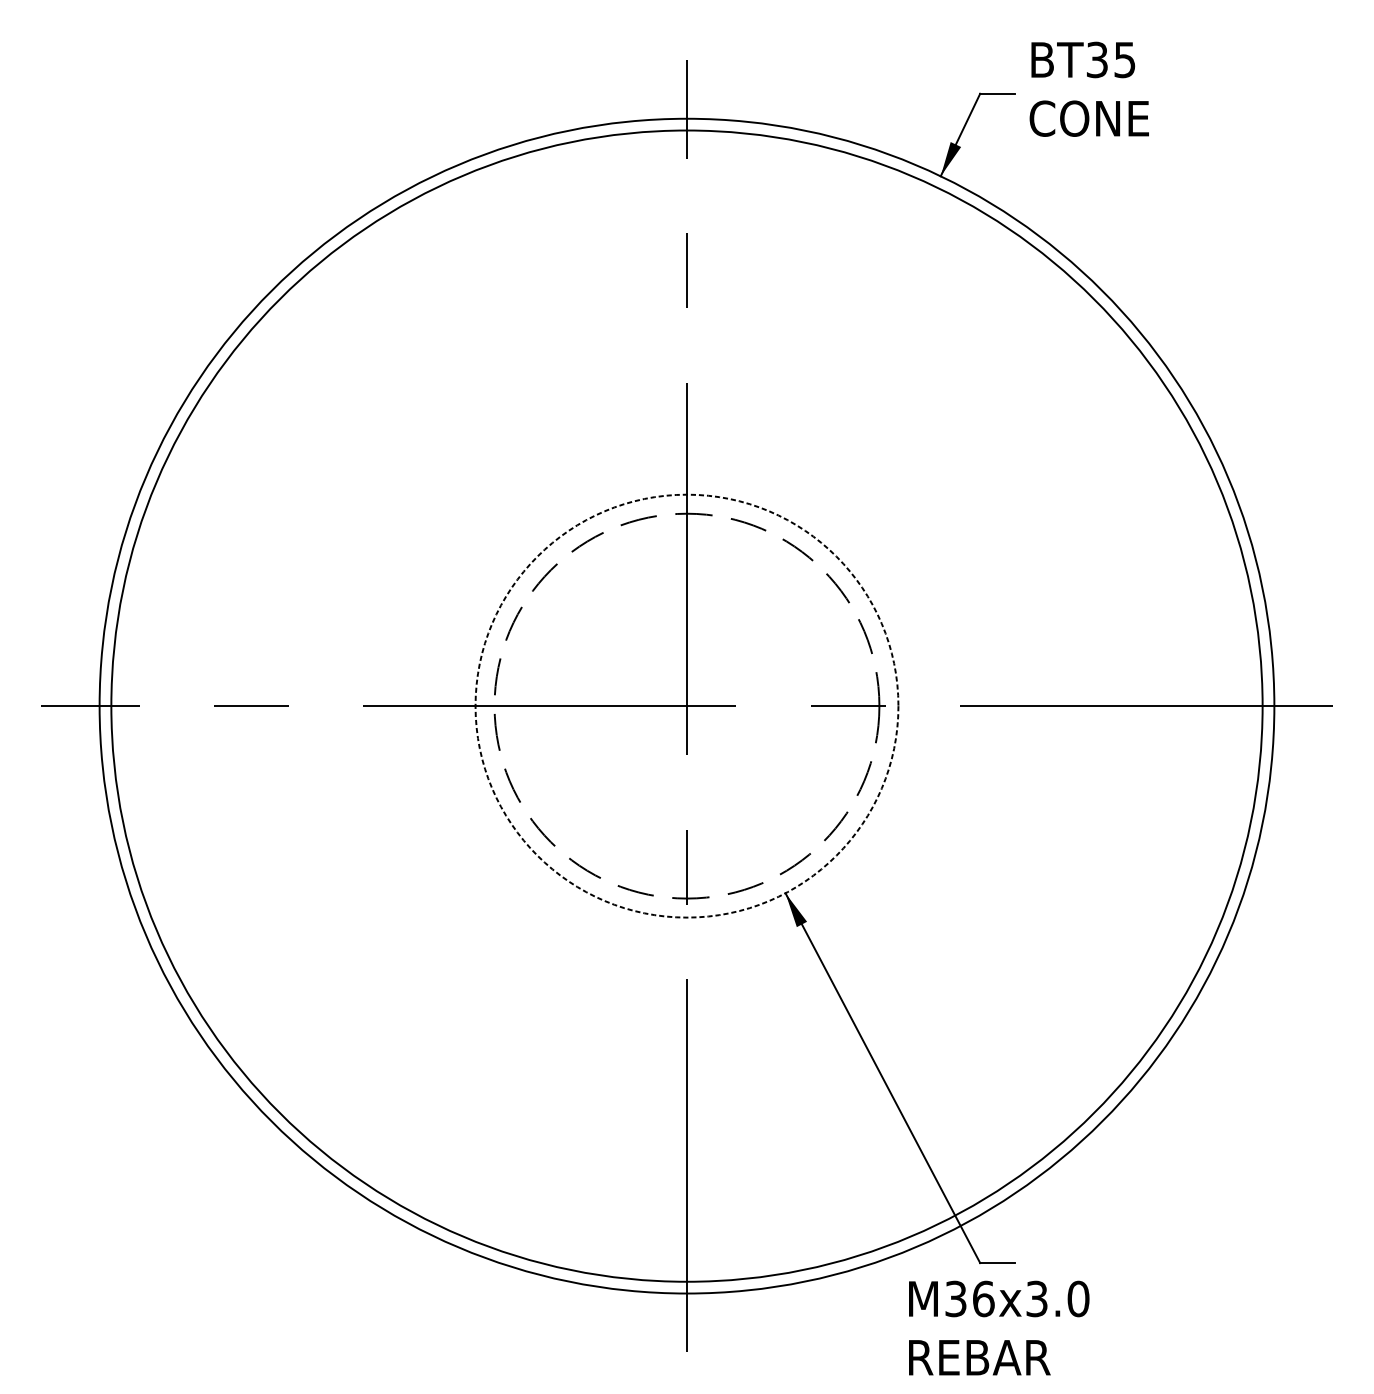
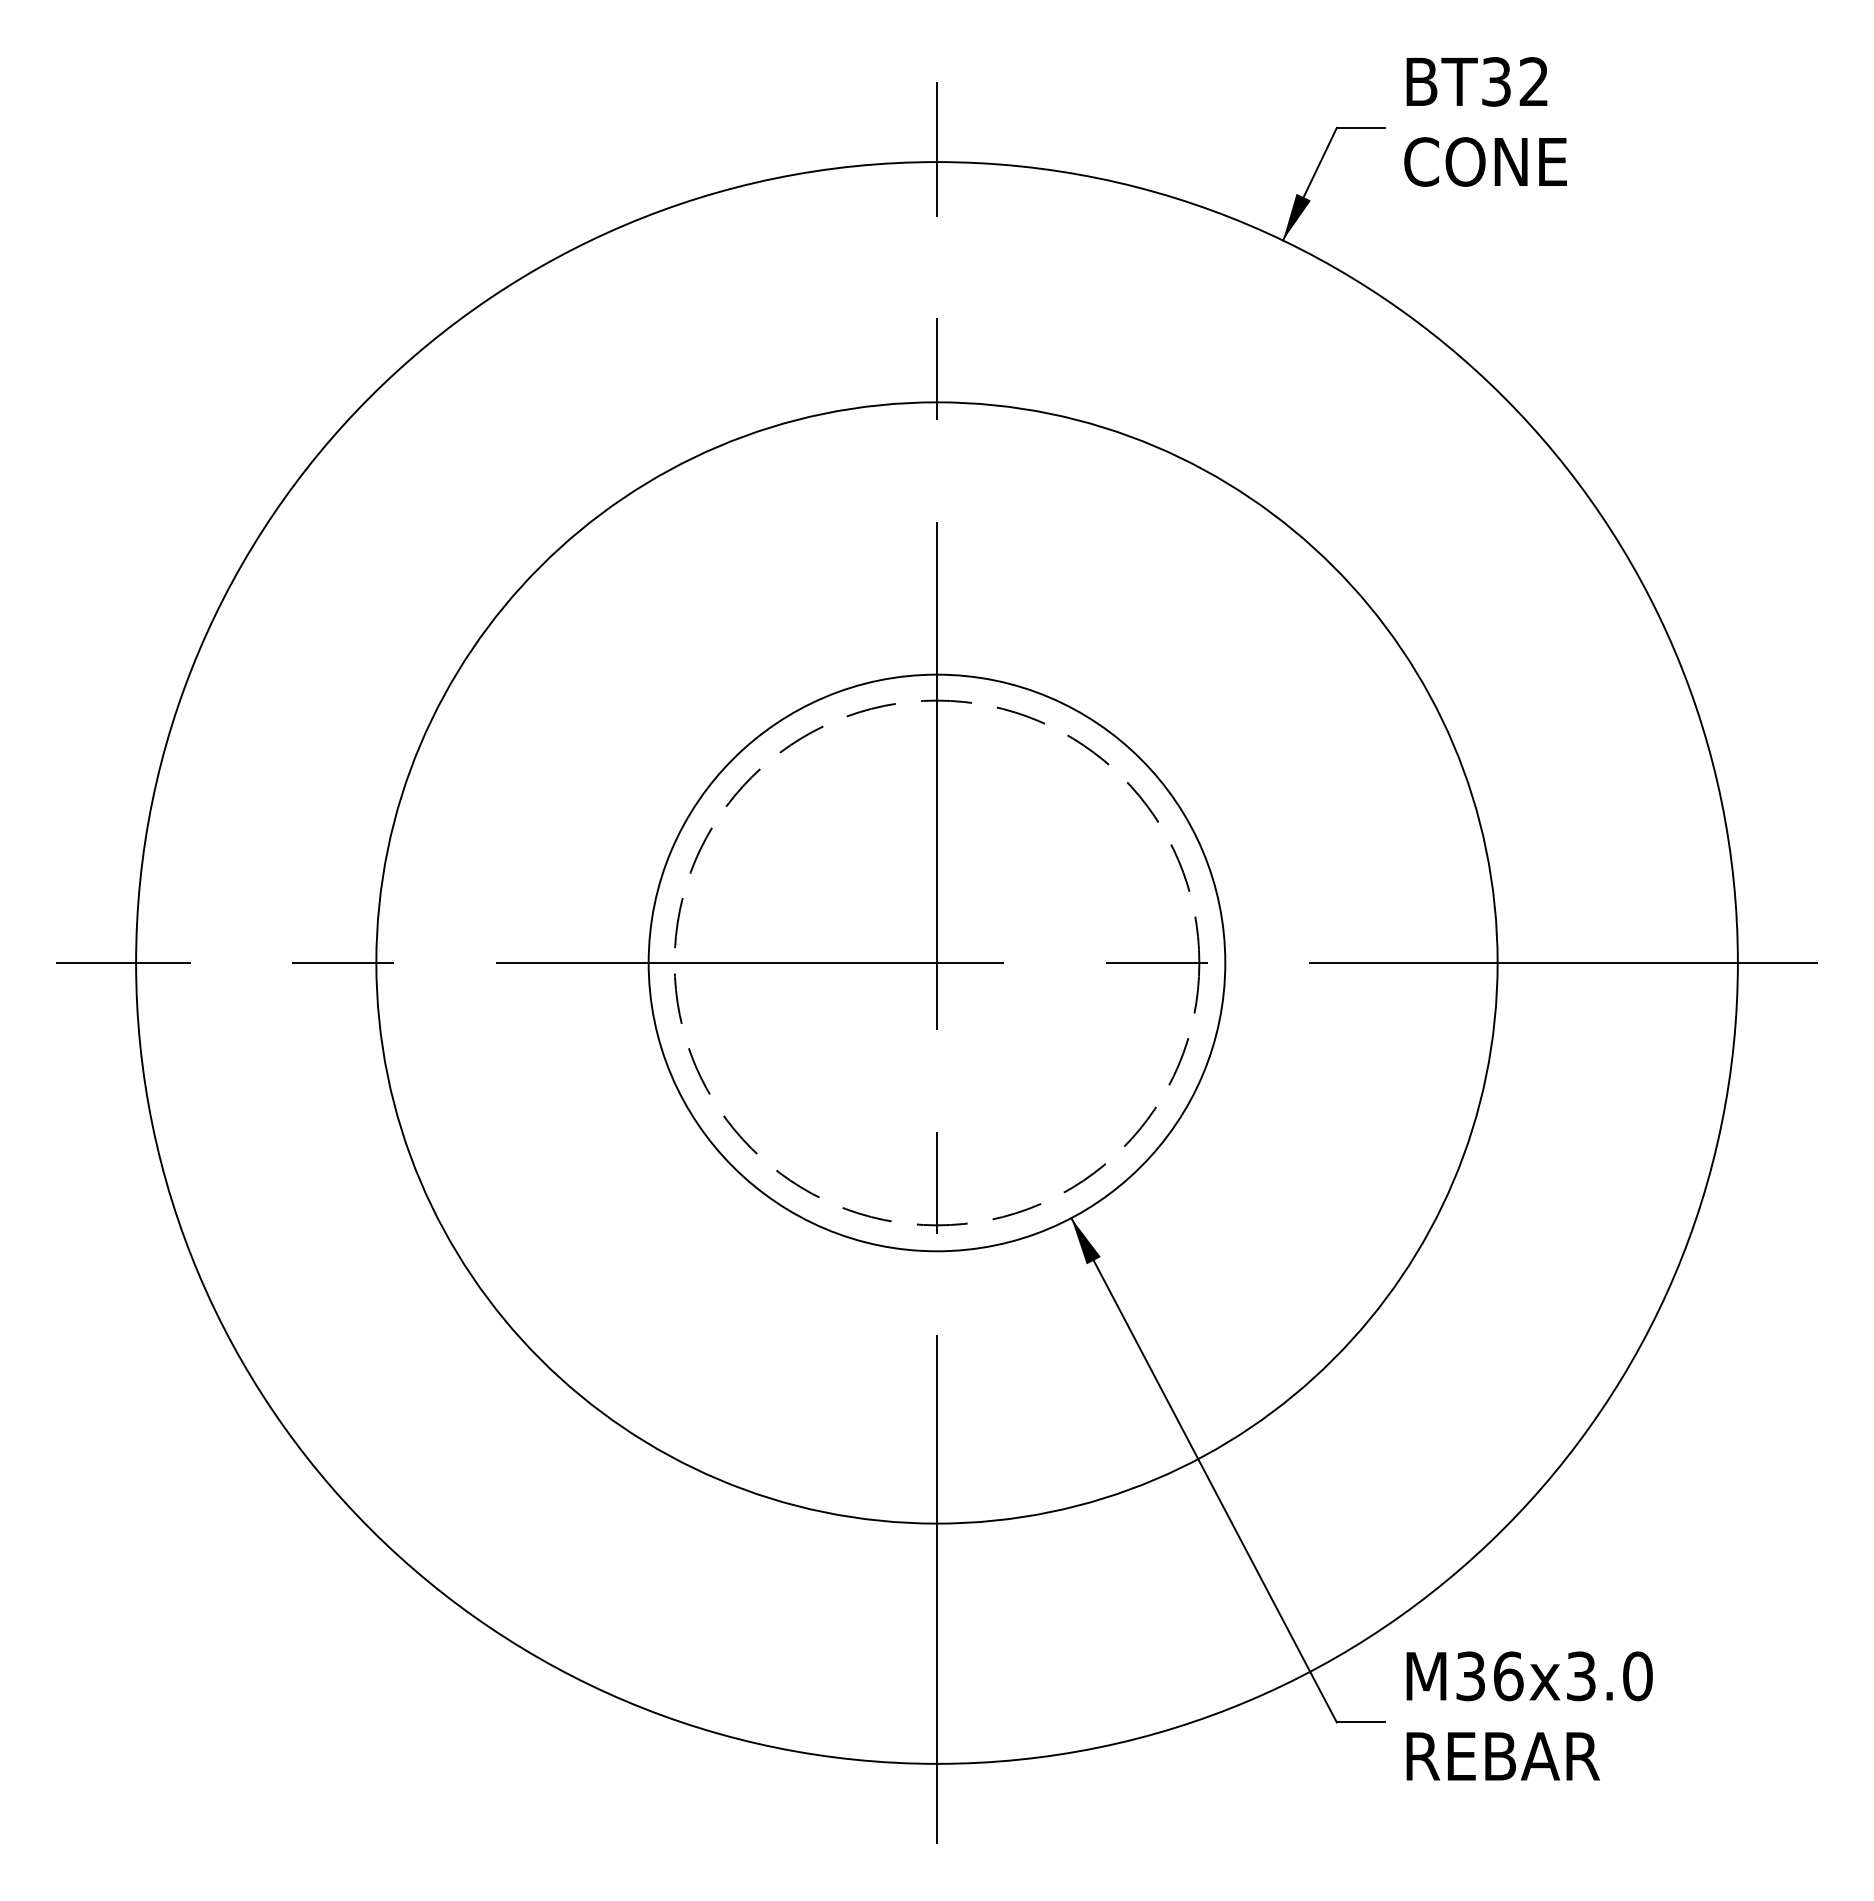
text: (1124, 59) -> (1533, 81), BT35 -> BT32
circle: (686, 705) -> (936, 962), dashed -> solid
circle: (686, 705) -> (936, 962), size x0.71
text: (999, 1327) -> (1529, 1715), moved

